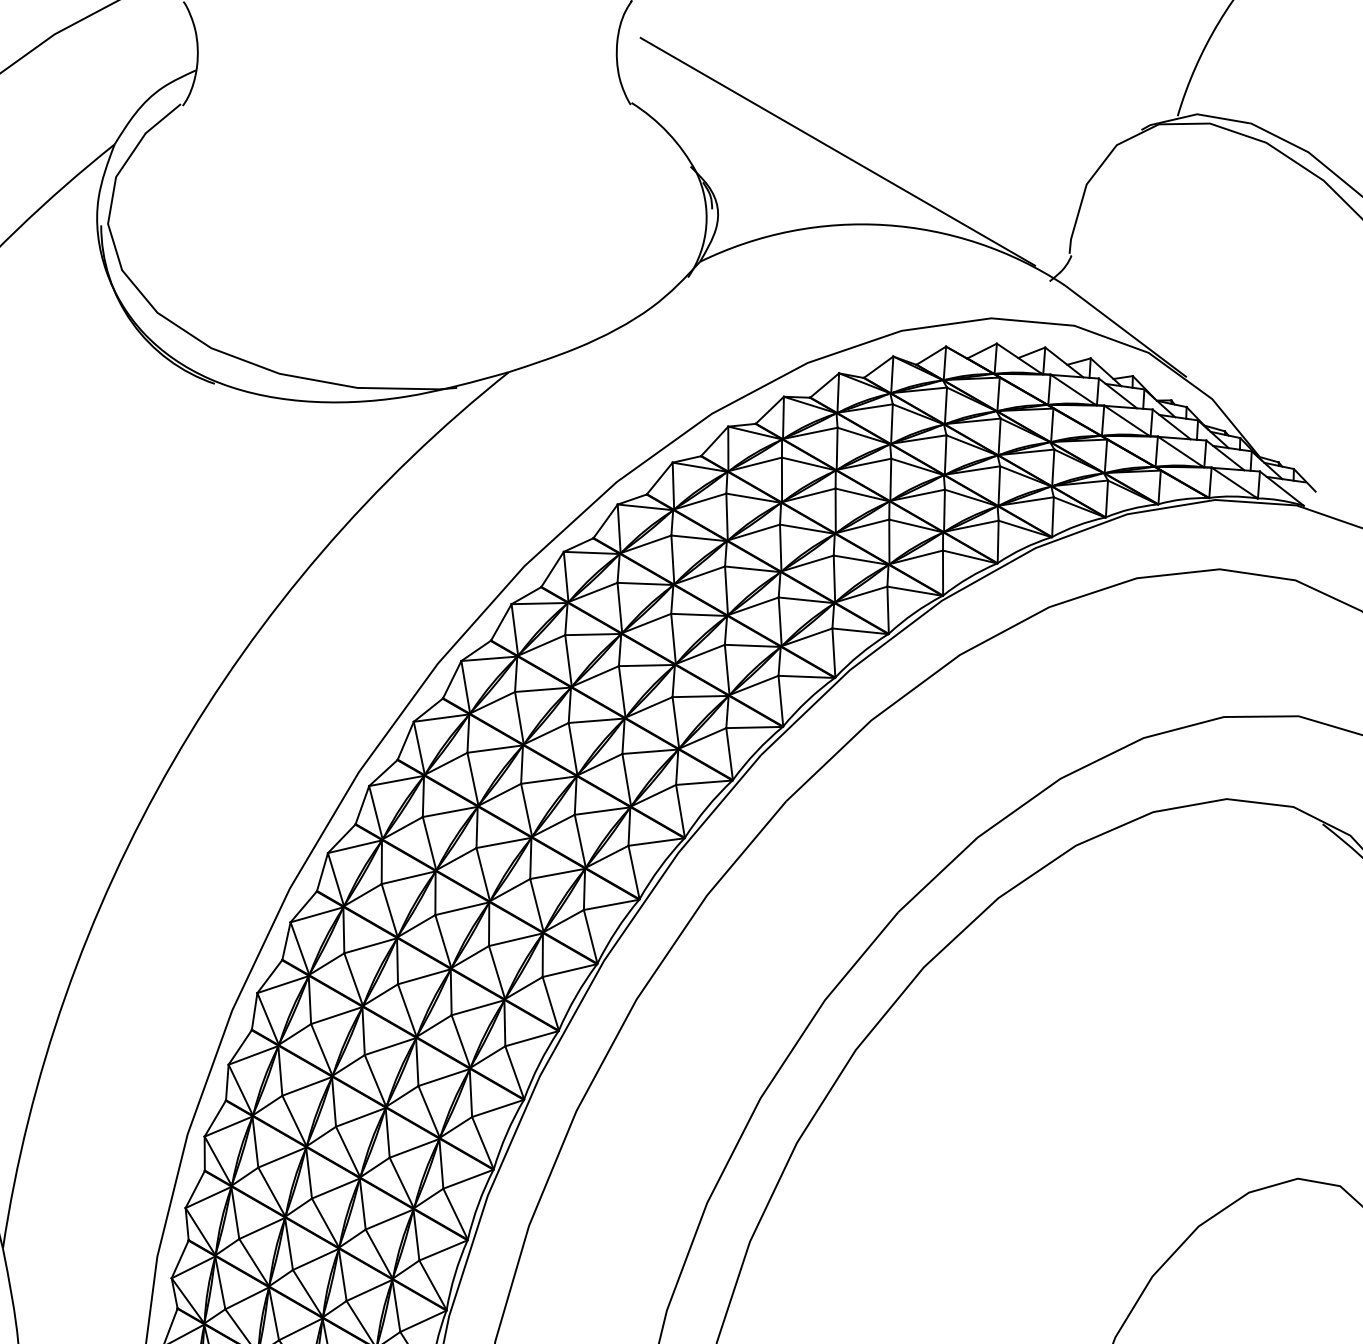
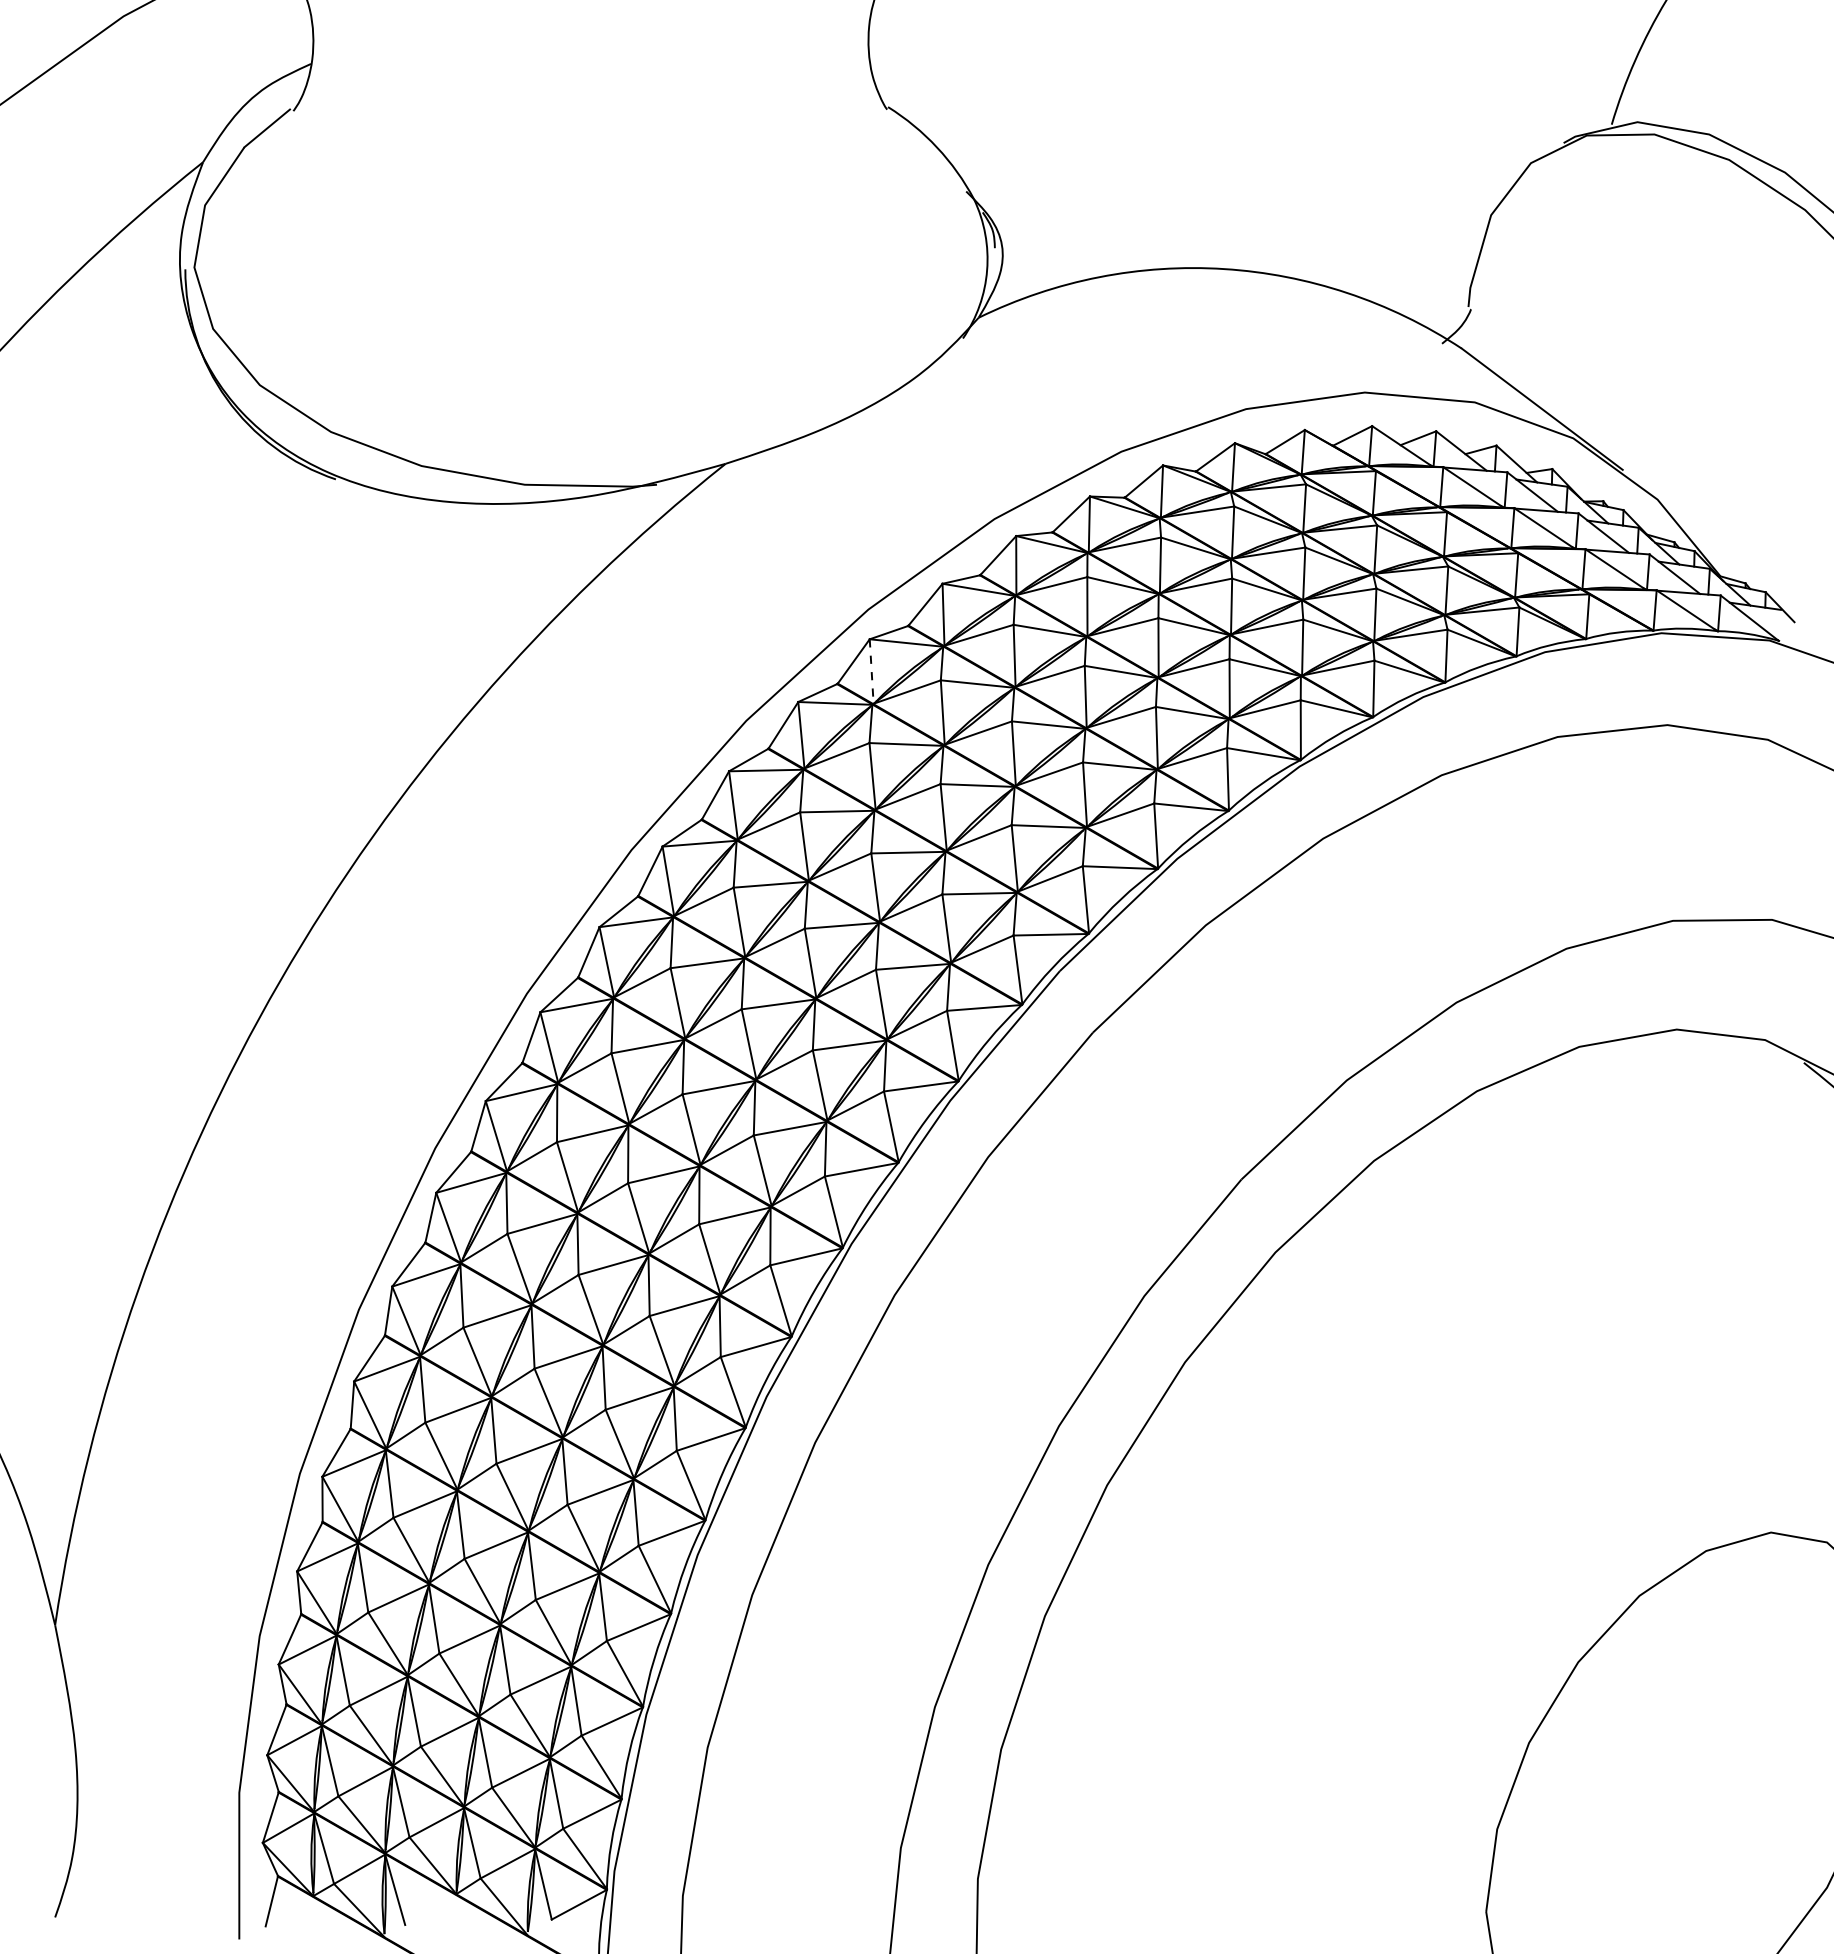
line: (837, 151) -> (1161, 171), removed
line: (619, 529) -> (871, 672), solid -> dashed

